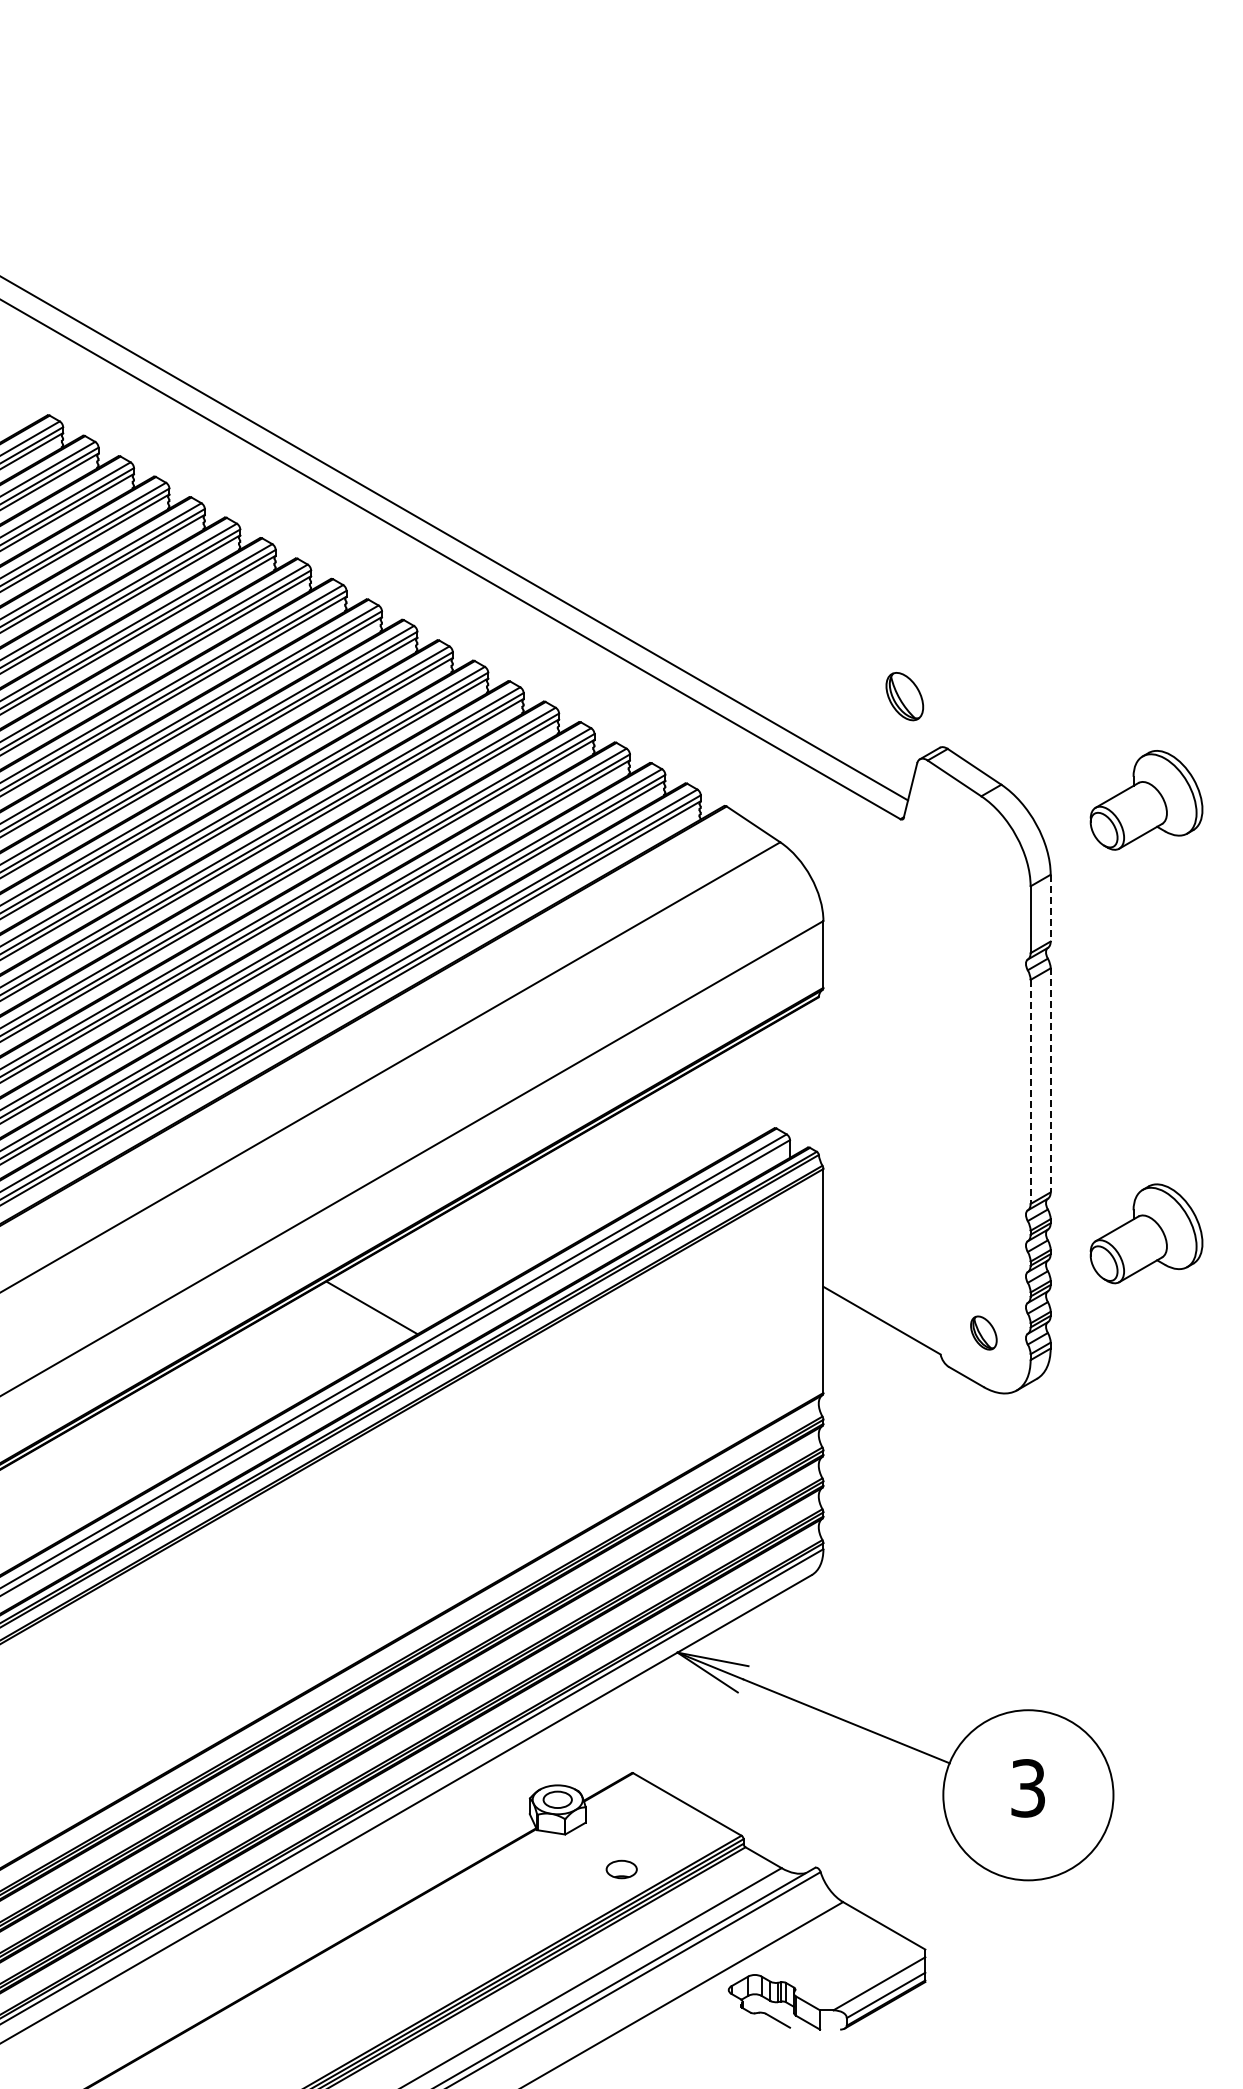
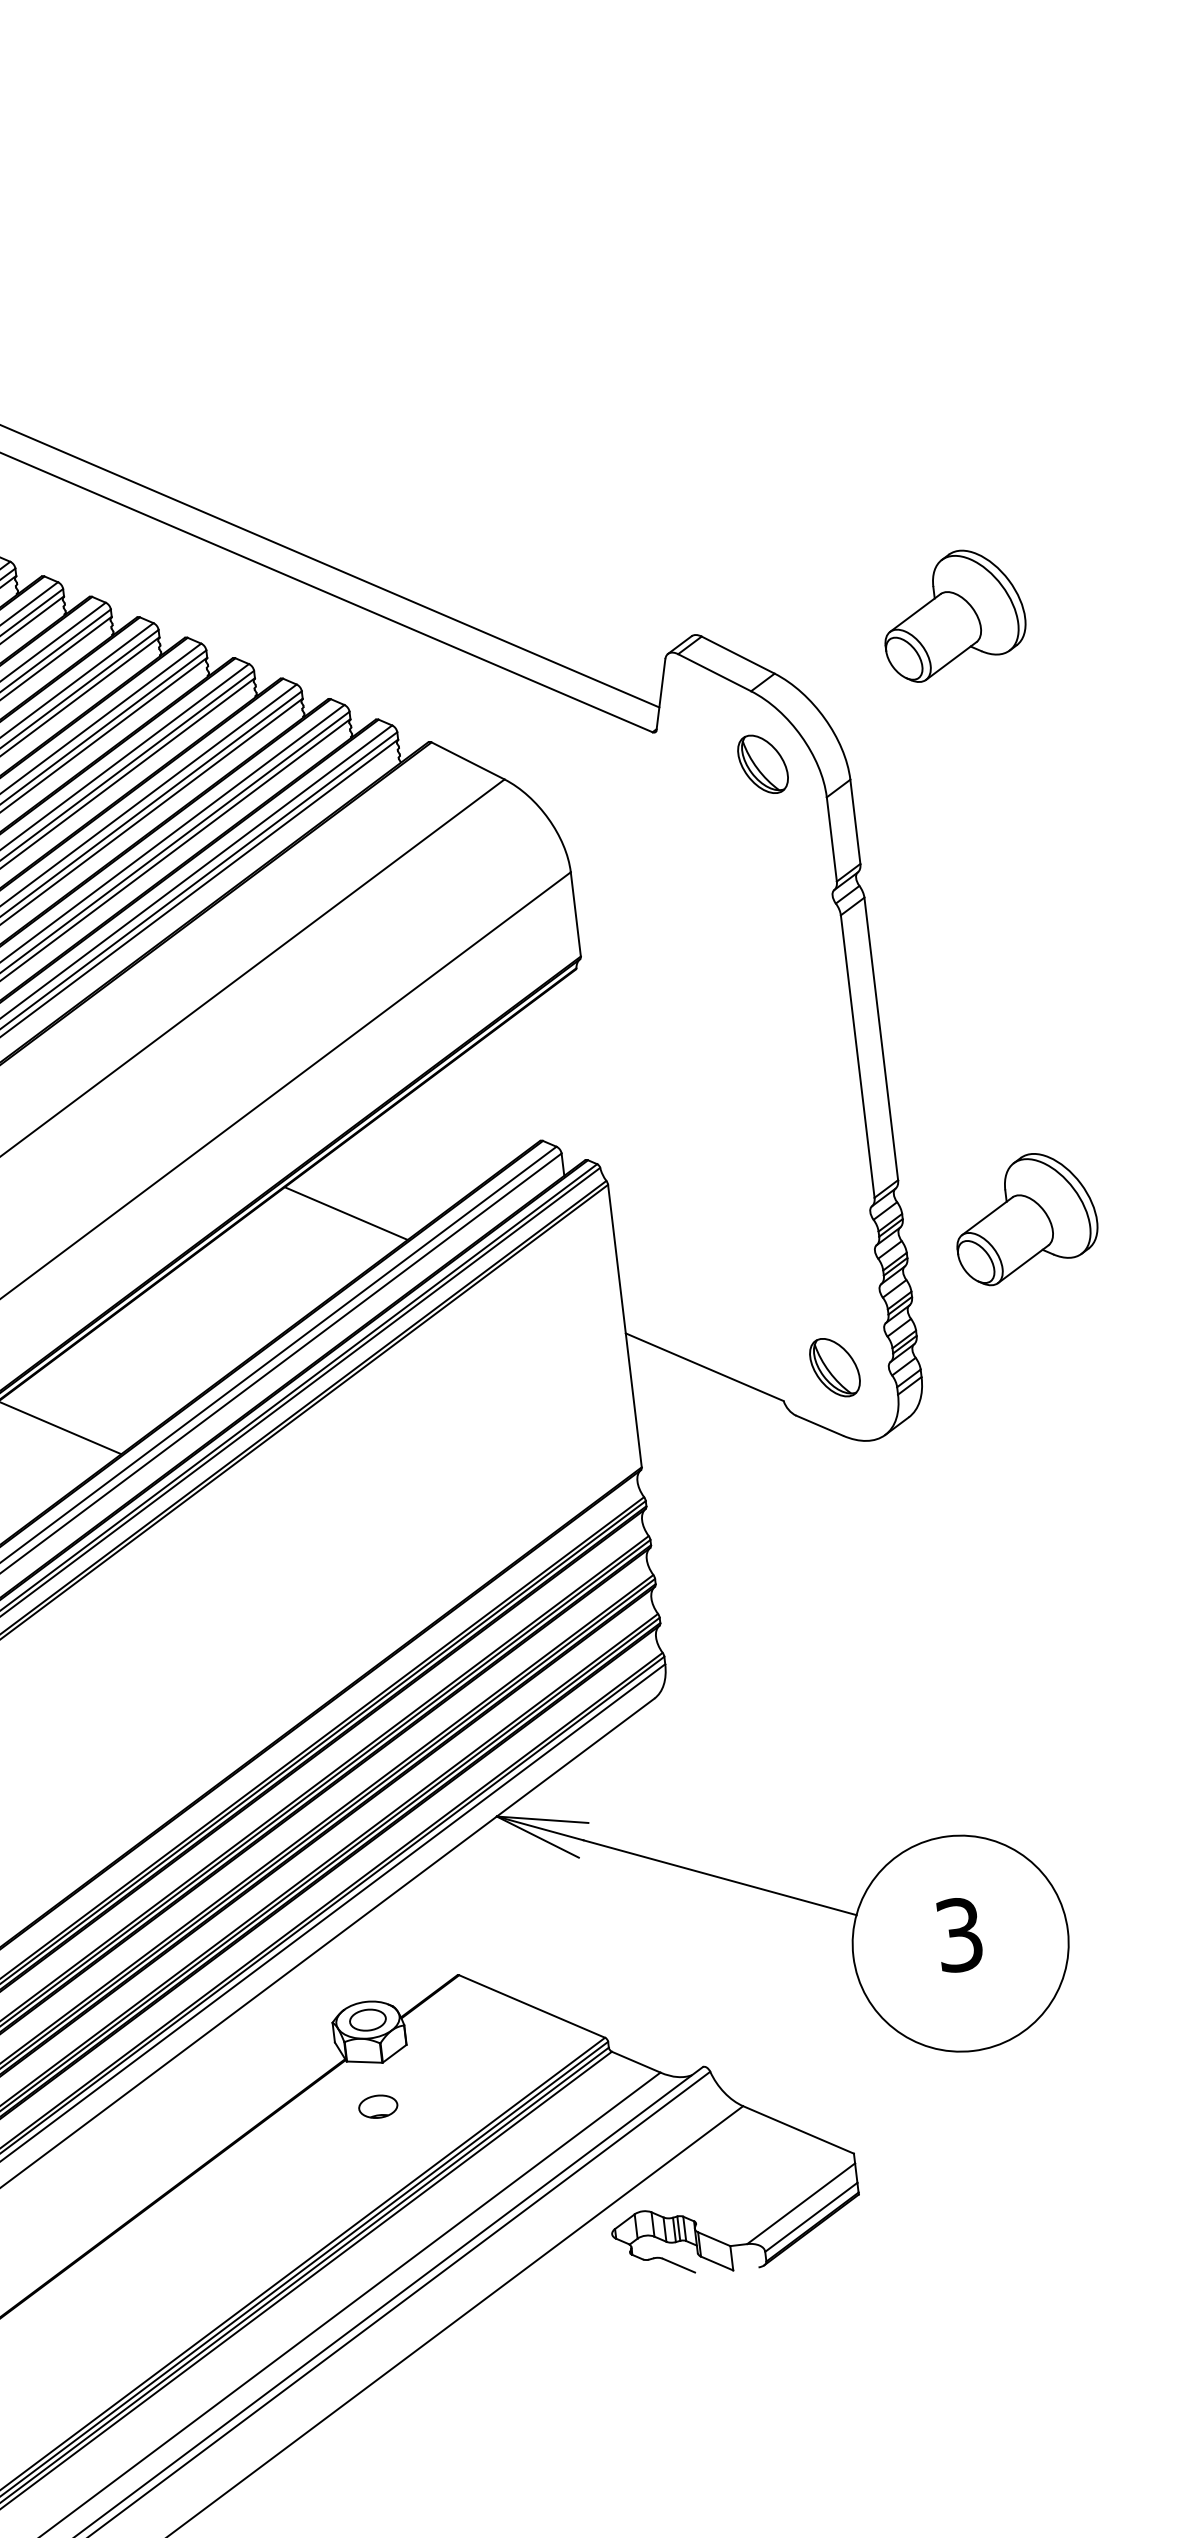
part: (904, 696) -> (762, 764), moved
part: (1146, 800) -> (953, 614), moved
line: (1050, 908) -> (855, 822), dashed -> solid
line: (1050, 1080) -> (881, 1039), dashed -> solid
line: (1030, 1092) -> (857, 1057), dashed -> solid
line: (615, 1166) -> (345, 1212), added
part: (983, 1332) -> (834, 1366), size x1.43
part: (621, 1869) -> (377, 2106), moved

